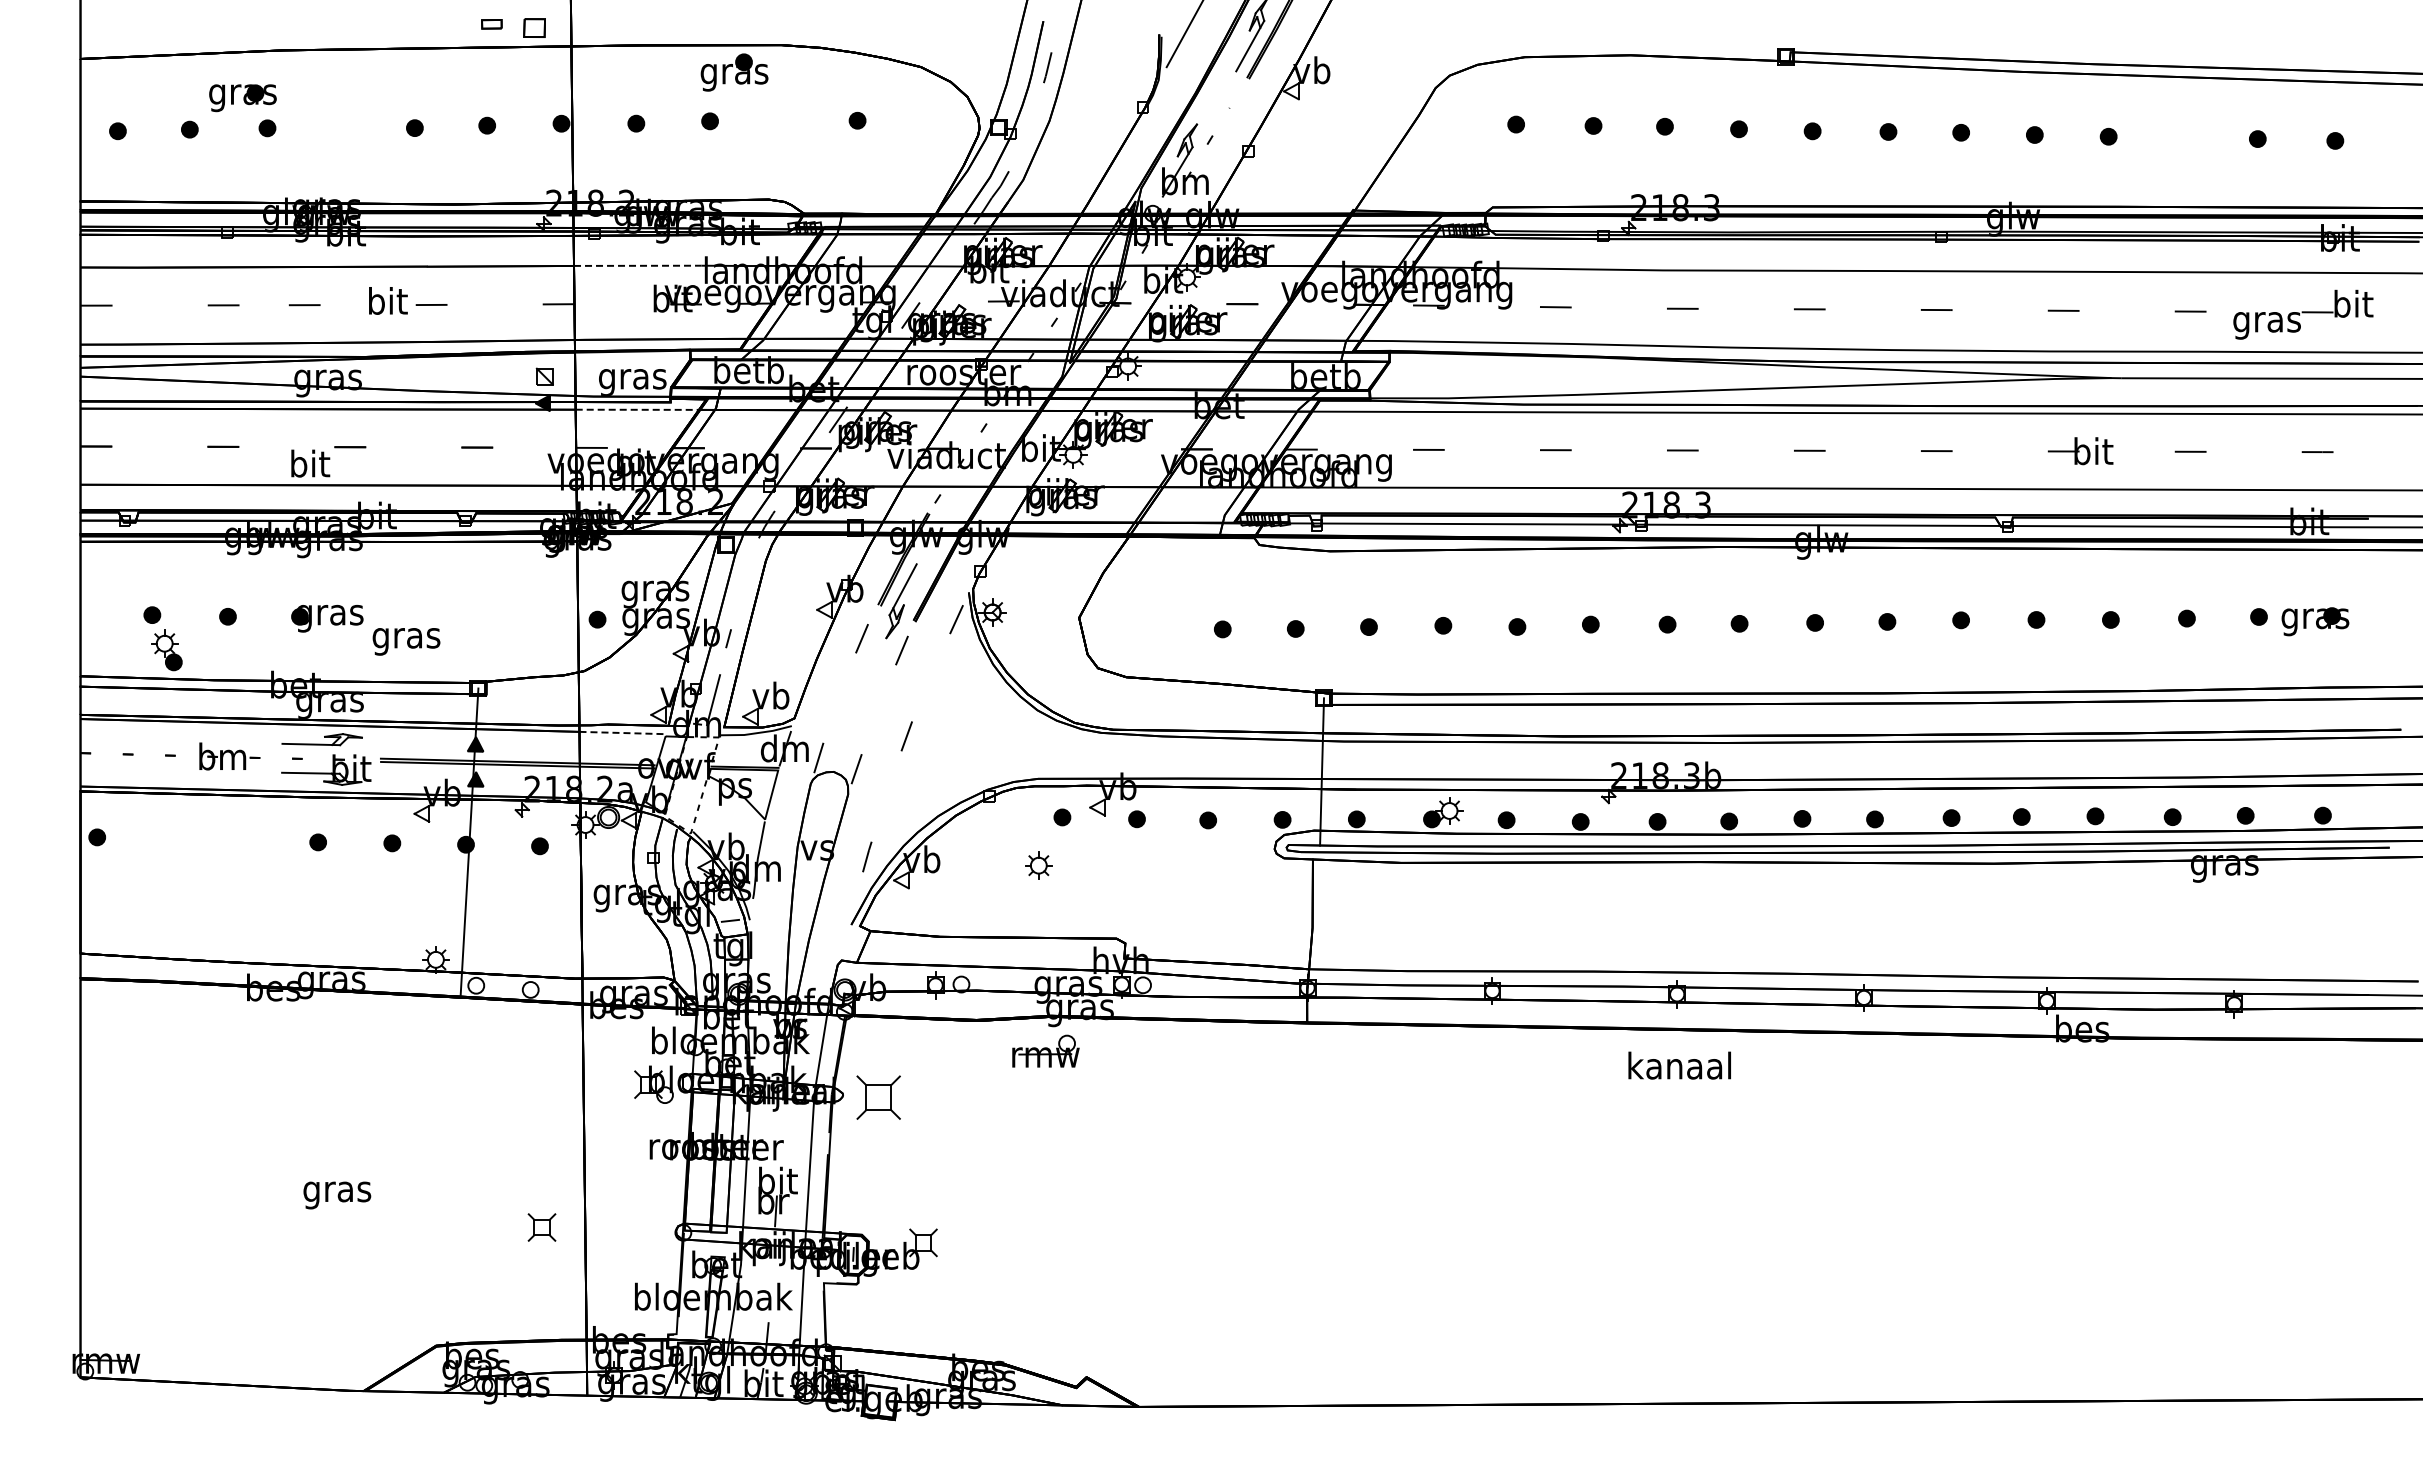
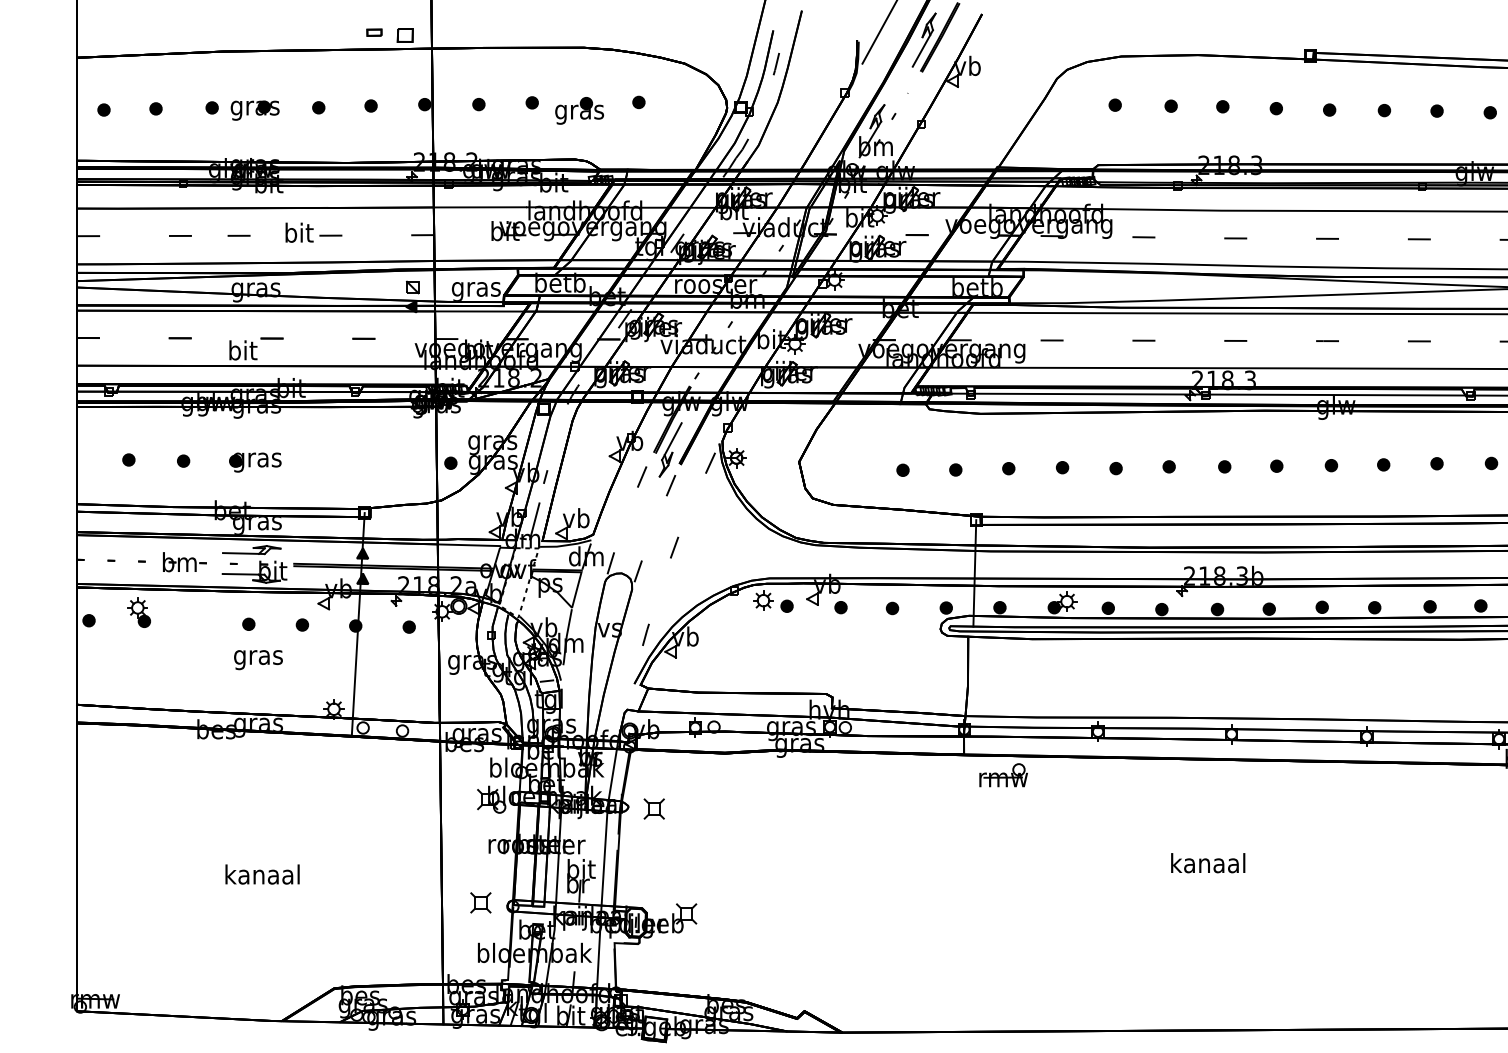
part: (734, 72) -> (579, 110), moved
part: (242, 98) -> (254, 110), moved
line: (637, 265) -> (479, 207), dashed -> solid
line: (637, 409) -> (479, 311), dashed -> solid
text: (406, 641) -> (258, 659), moved
part: (166, 650) -> (139, 612), moved
line: (623, 733) -> (469, 545), dashed -> solid
part: (1038, 865) -> (763, 600), moved
part: (1045, 1050) -> (1003, 774), moved
text: (1679, 1065) -> (1208, 863), moved
part: (878, 1097) -> (654, 808), size x0.62
text: (336, 1191) -> (262, 876), gras -> kanaal
part: (541, 1227) -> (480, 902), moved

